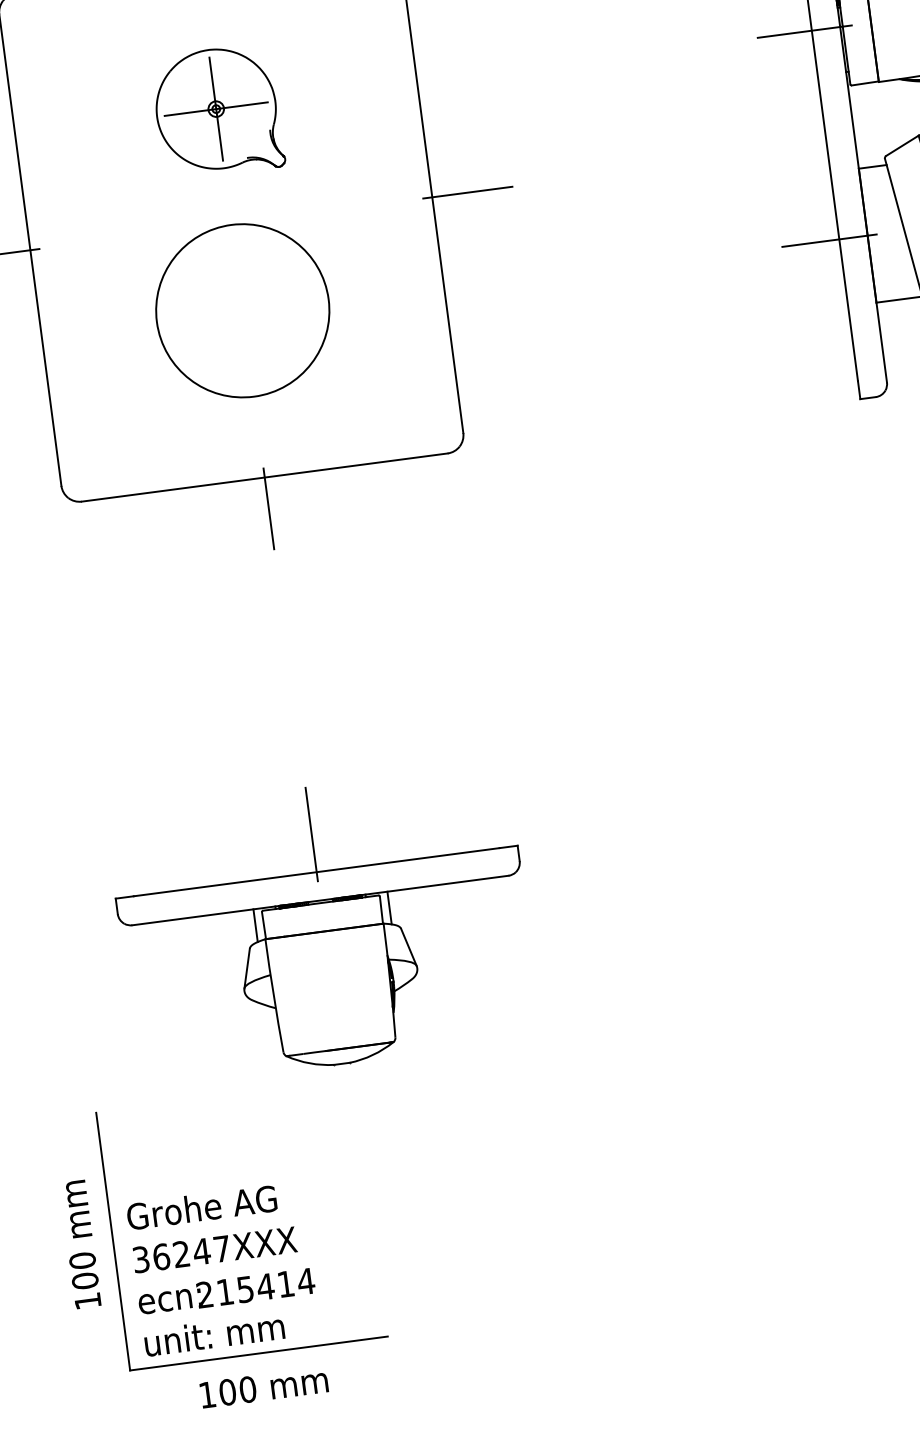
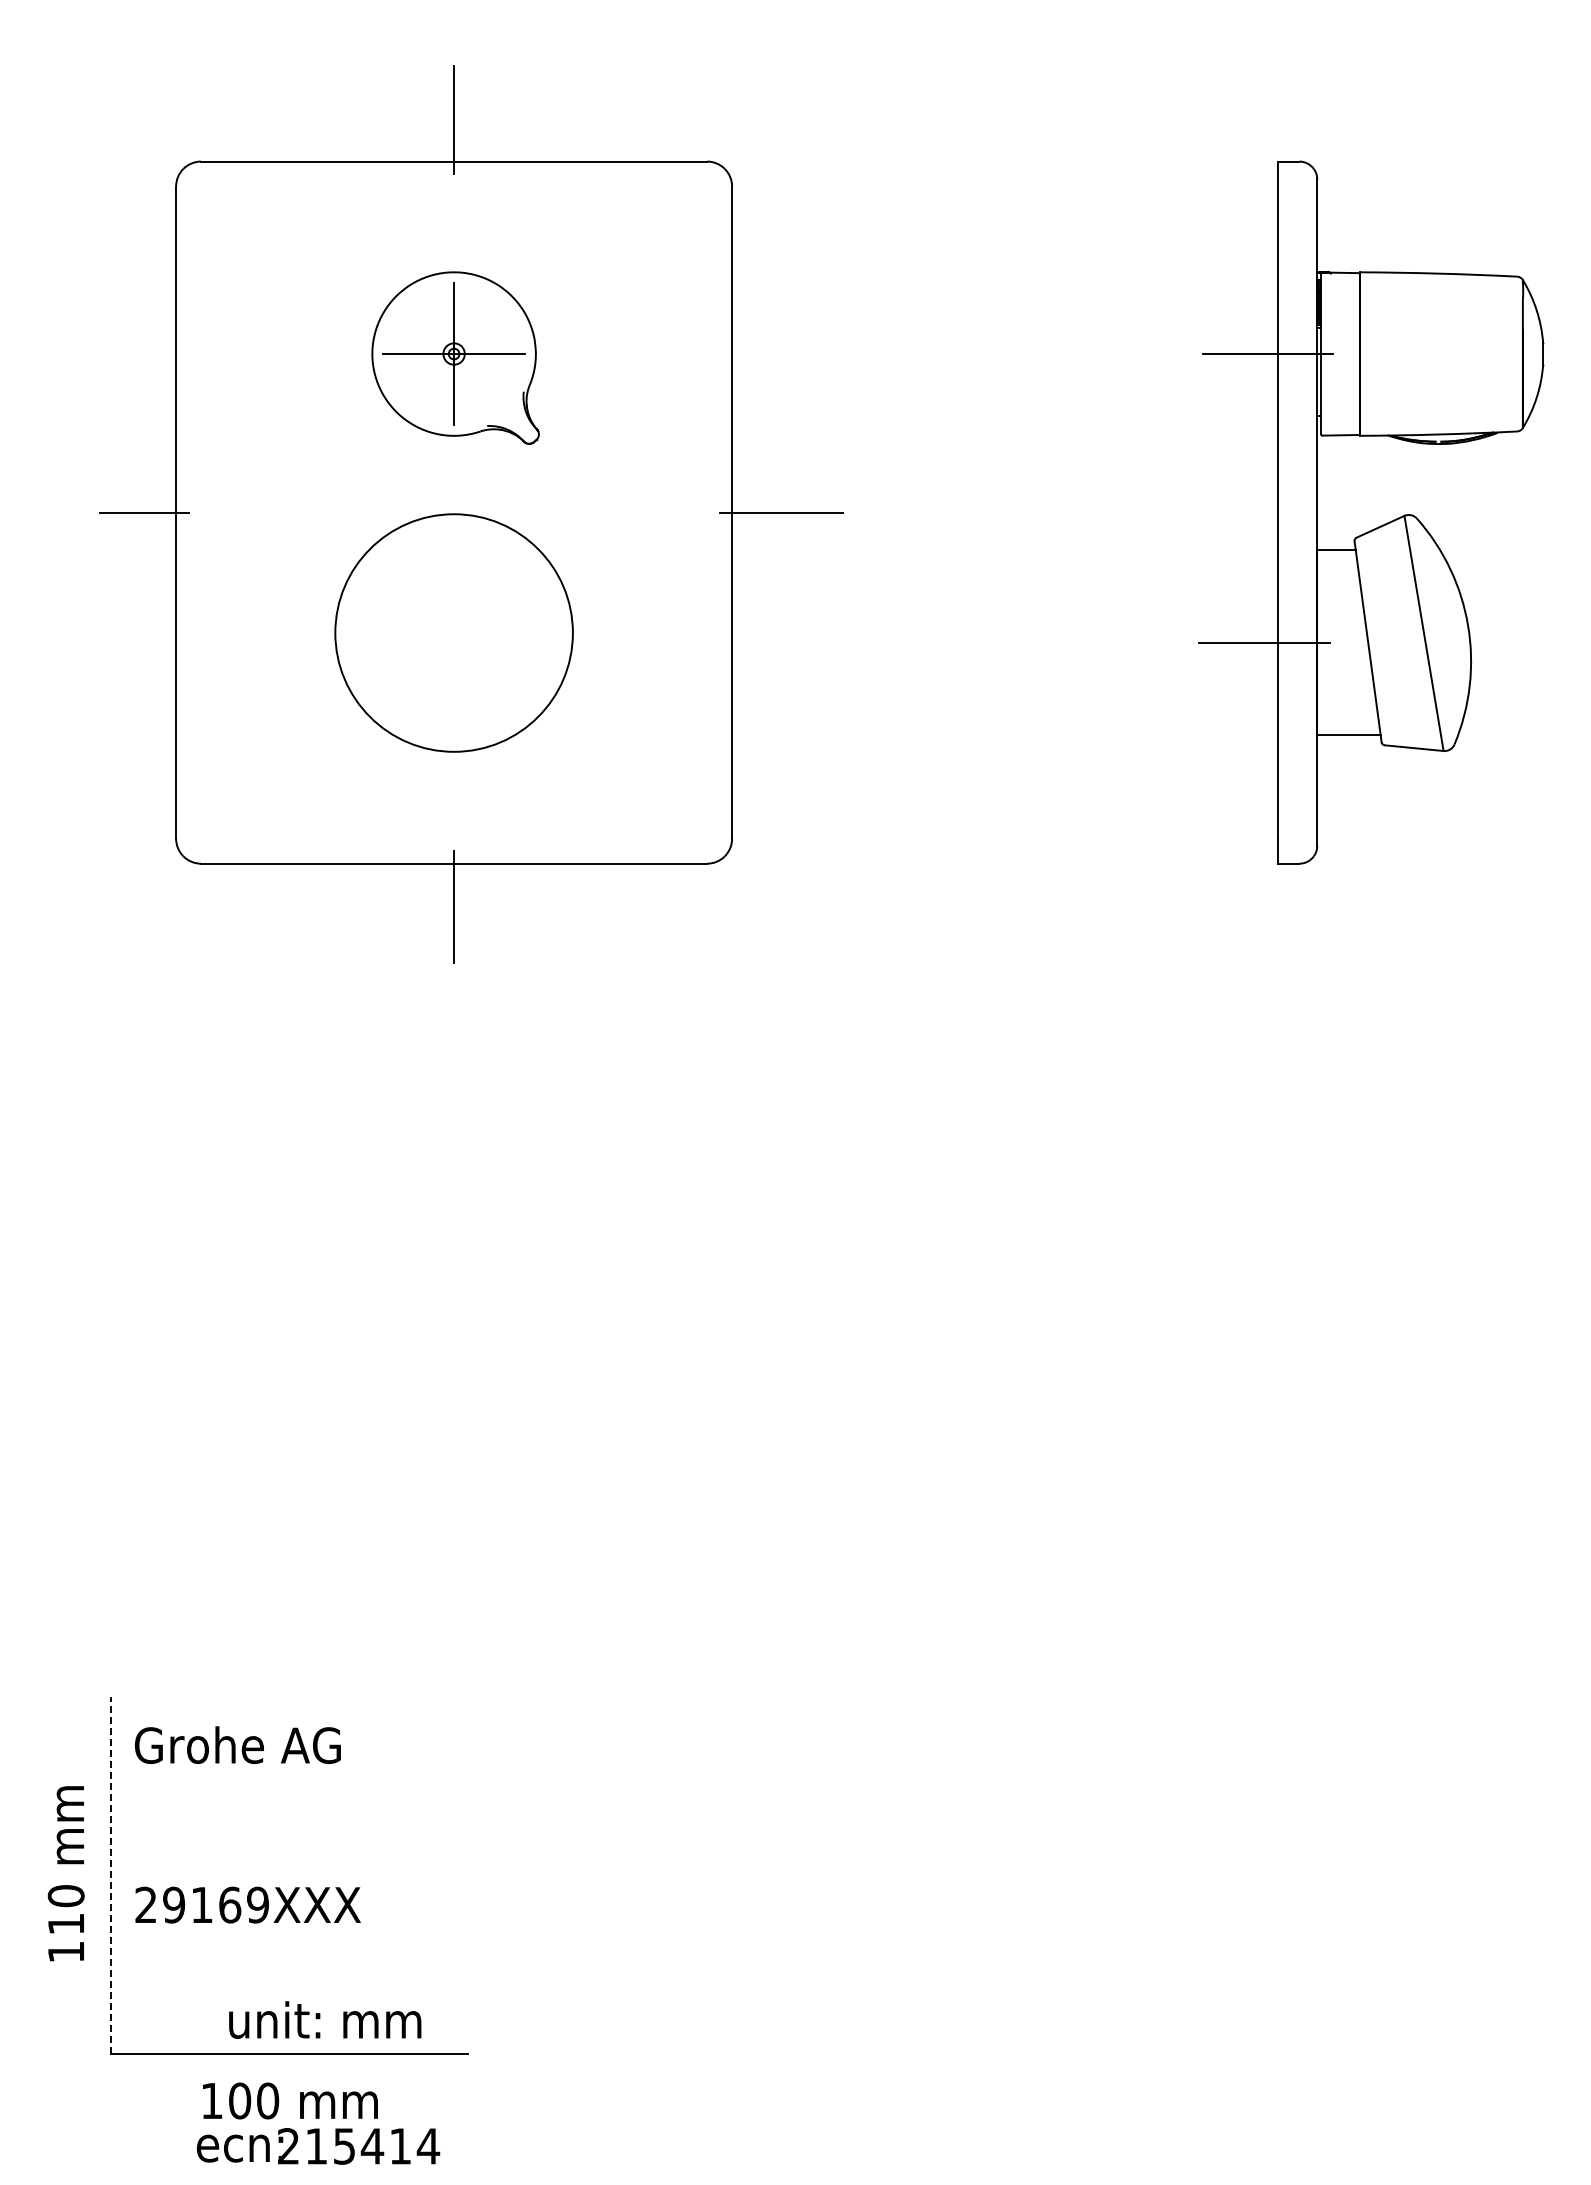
part: (323, 926) -> (453, 1484), removed
text: (201, 1207) -> (237, 1744), moved
line: (113, 1241) -> (111, 1875), solid -> dashed
text: (181, 1253) -> (201, 1904), 36247XXX -> 29169XXX
text: (84, 1281) -> (65, 1924), 100 -> 110
text: (226, 1292) -> (318, 2146), moved
text: (214, 1334) -> (325, 2019), moved

